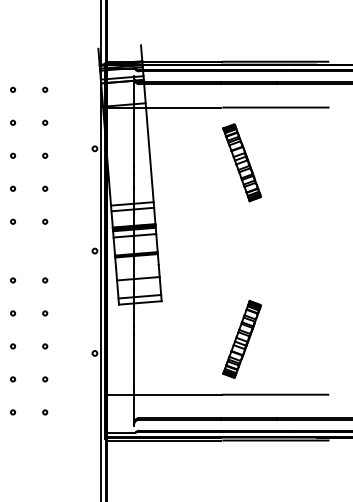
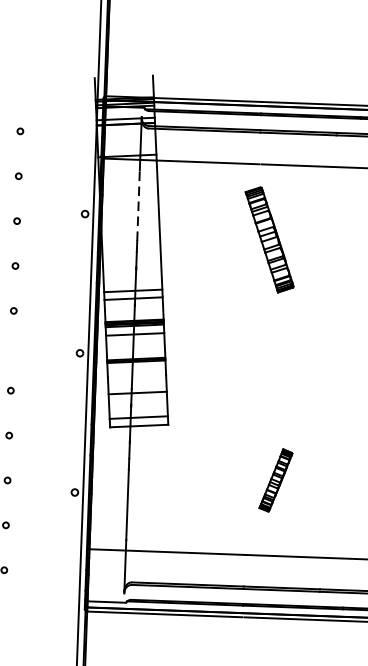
line: (133, 141) -> (137, 206), solid -> dashed
part: (242, 162) -> (270, 239), moved
part: (242, 338) -> (276, 479), size x0.6

